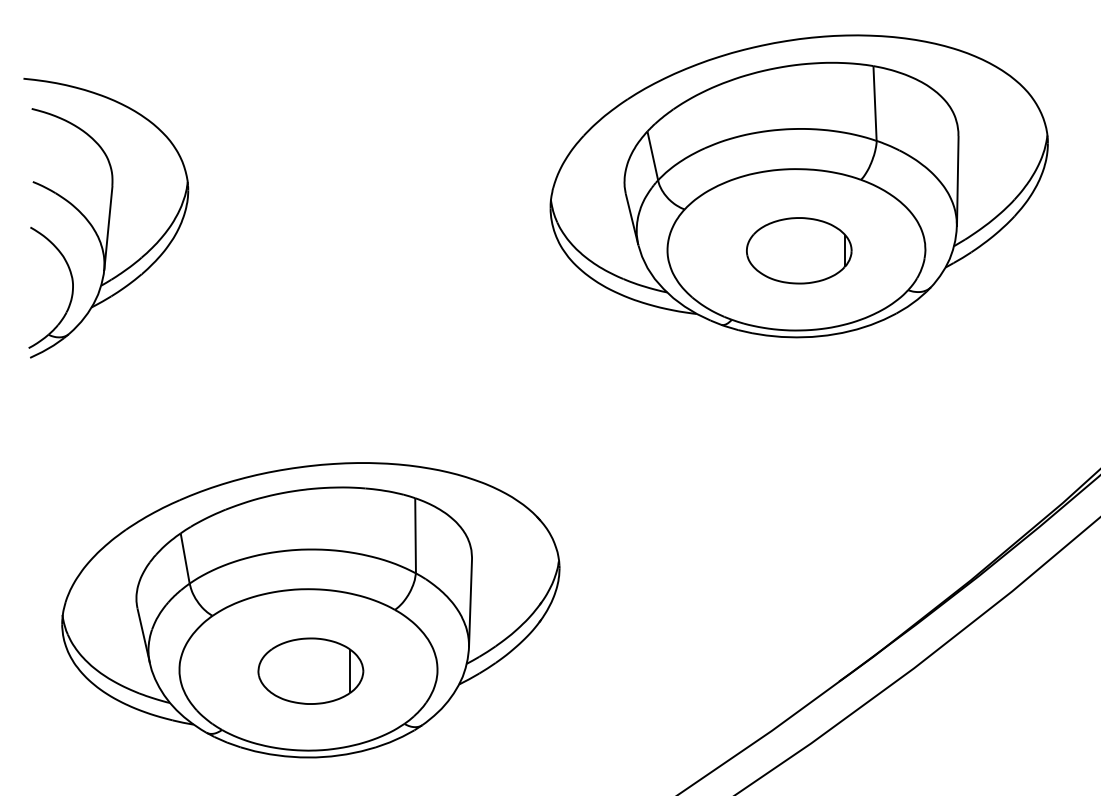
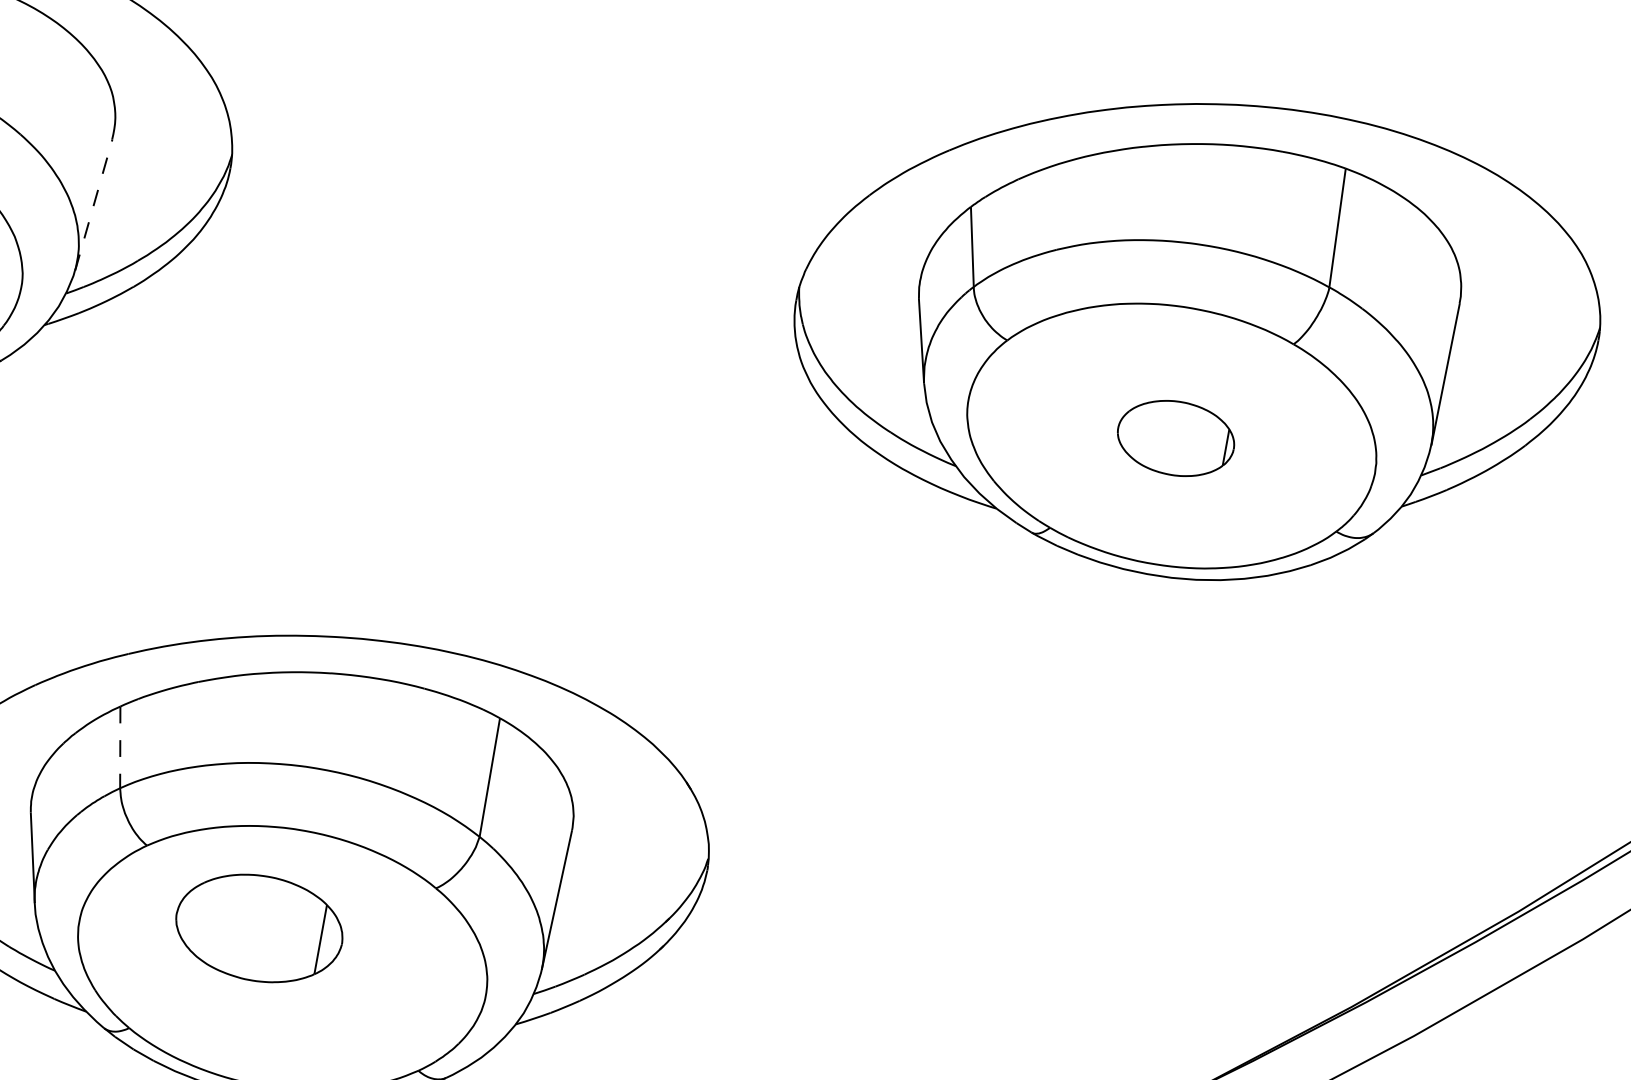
line: (108, 228) -> (93, 205), solid -> dashed
part: (799, 250) -> (1176, 437), size x0.7
line: (185, 558) -> (120, 747), solid -> dashed
part: (310, 670) -> (259, 927), moved

